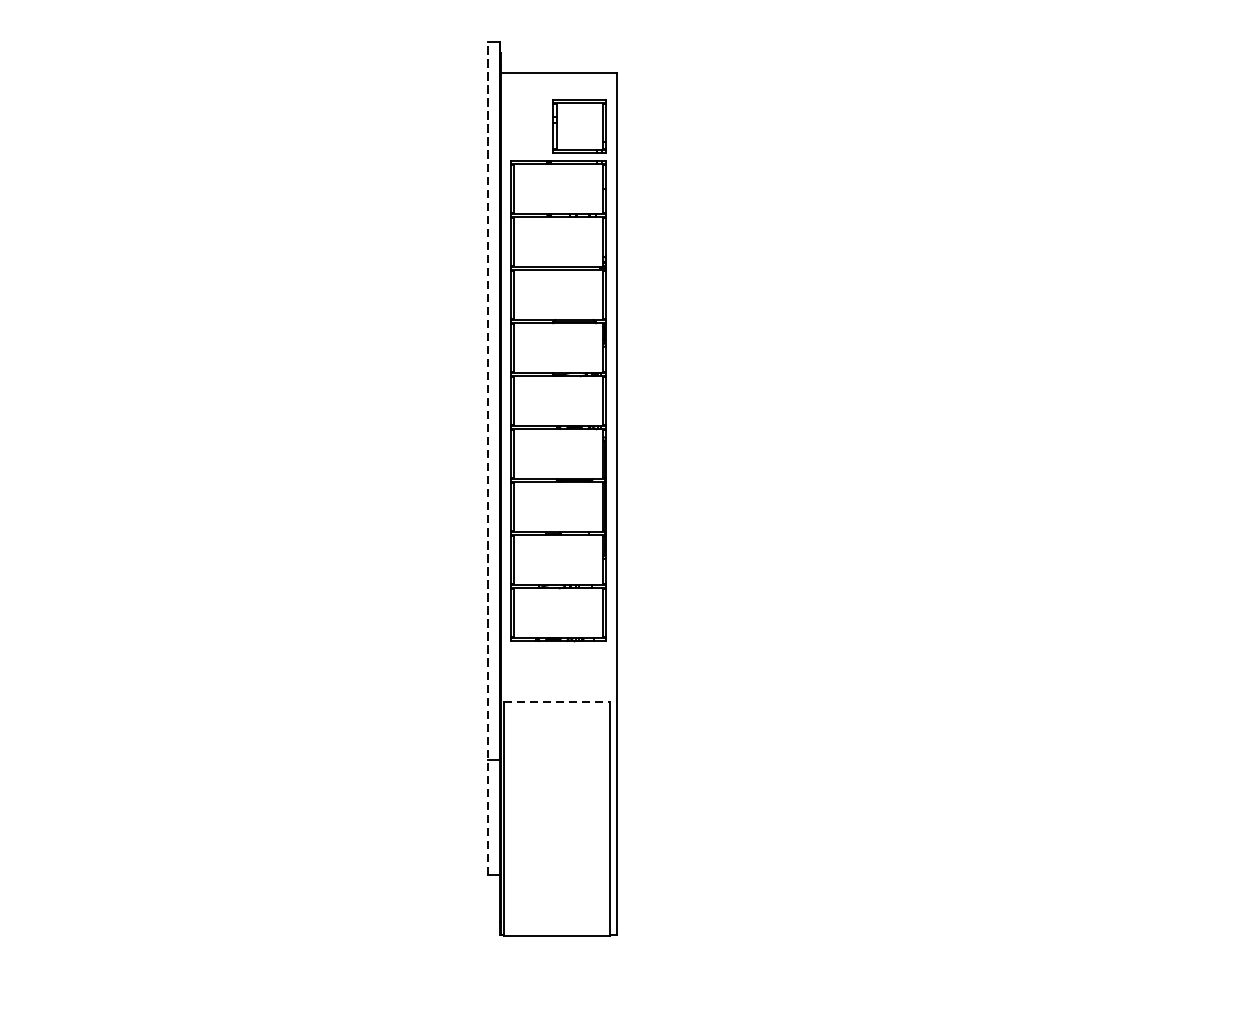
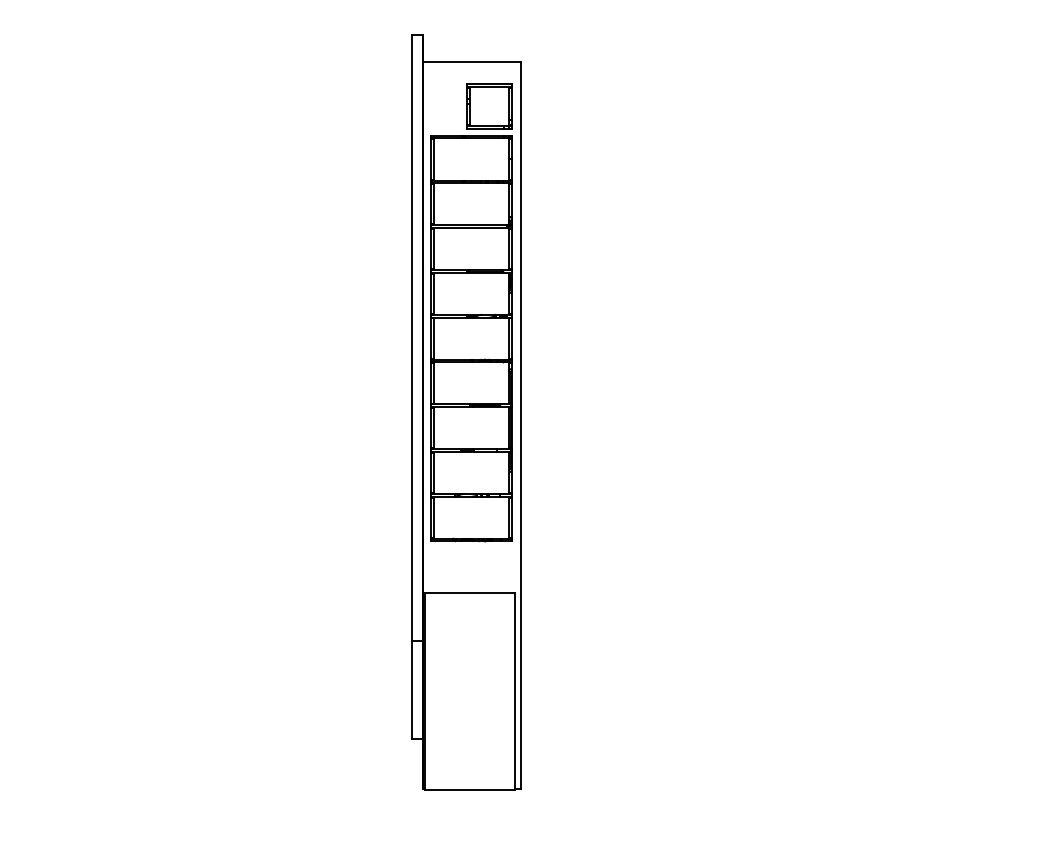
line: (487, 457) -> (411, 386), dashed -> solid
line: (555, 701) -> (469, 592), dashed -> solid

